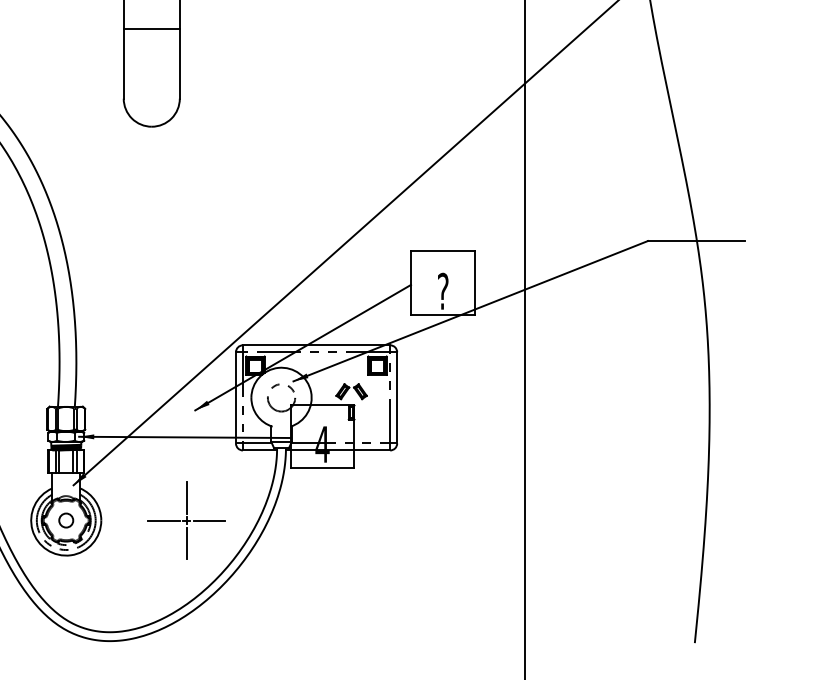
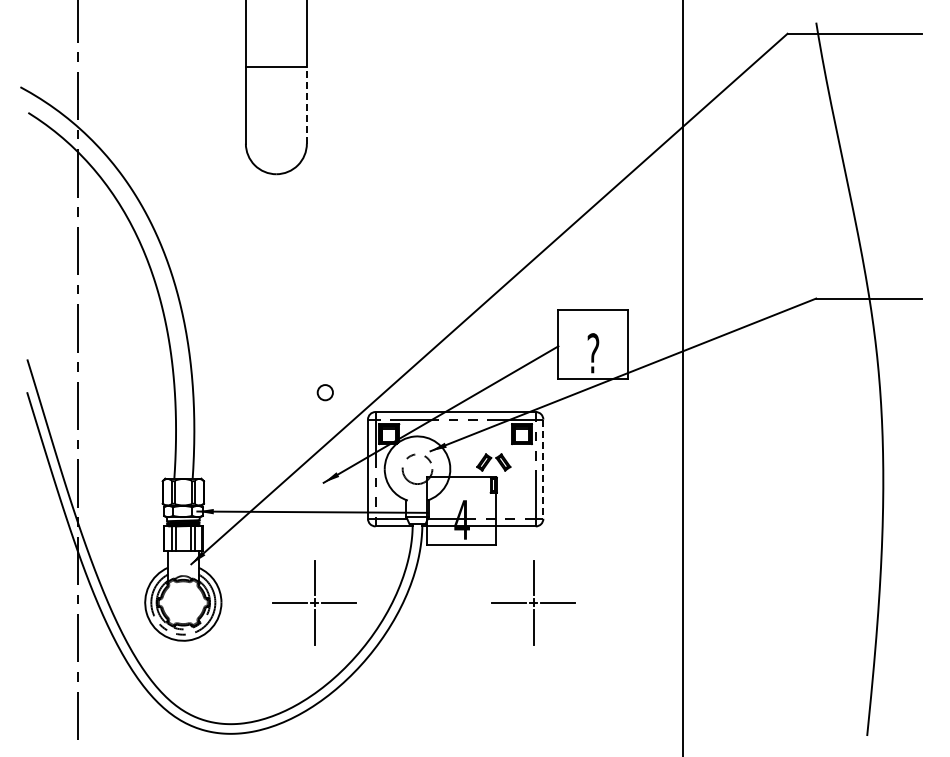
line: (179, 63) -> (306, 105), solid -> dashed
line: (397, 398) -> (543, 469), solid -> dashed
circle: (65, 520) -> (324, 392), moved
part: (388, 520) -> (533, 602), added

